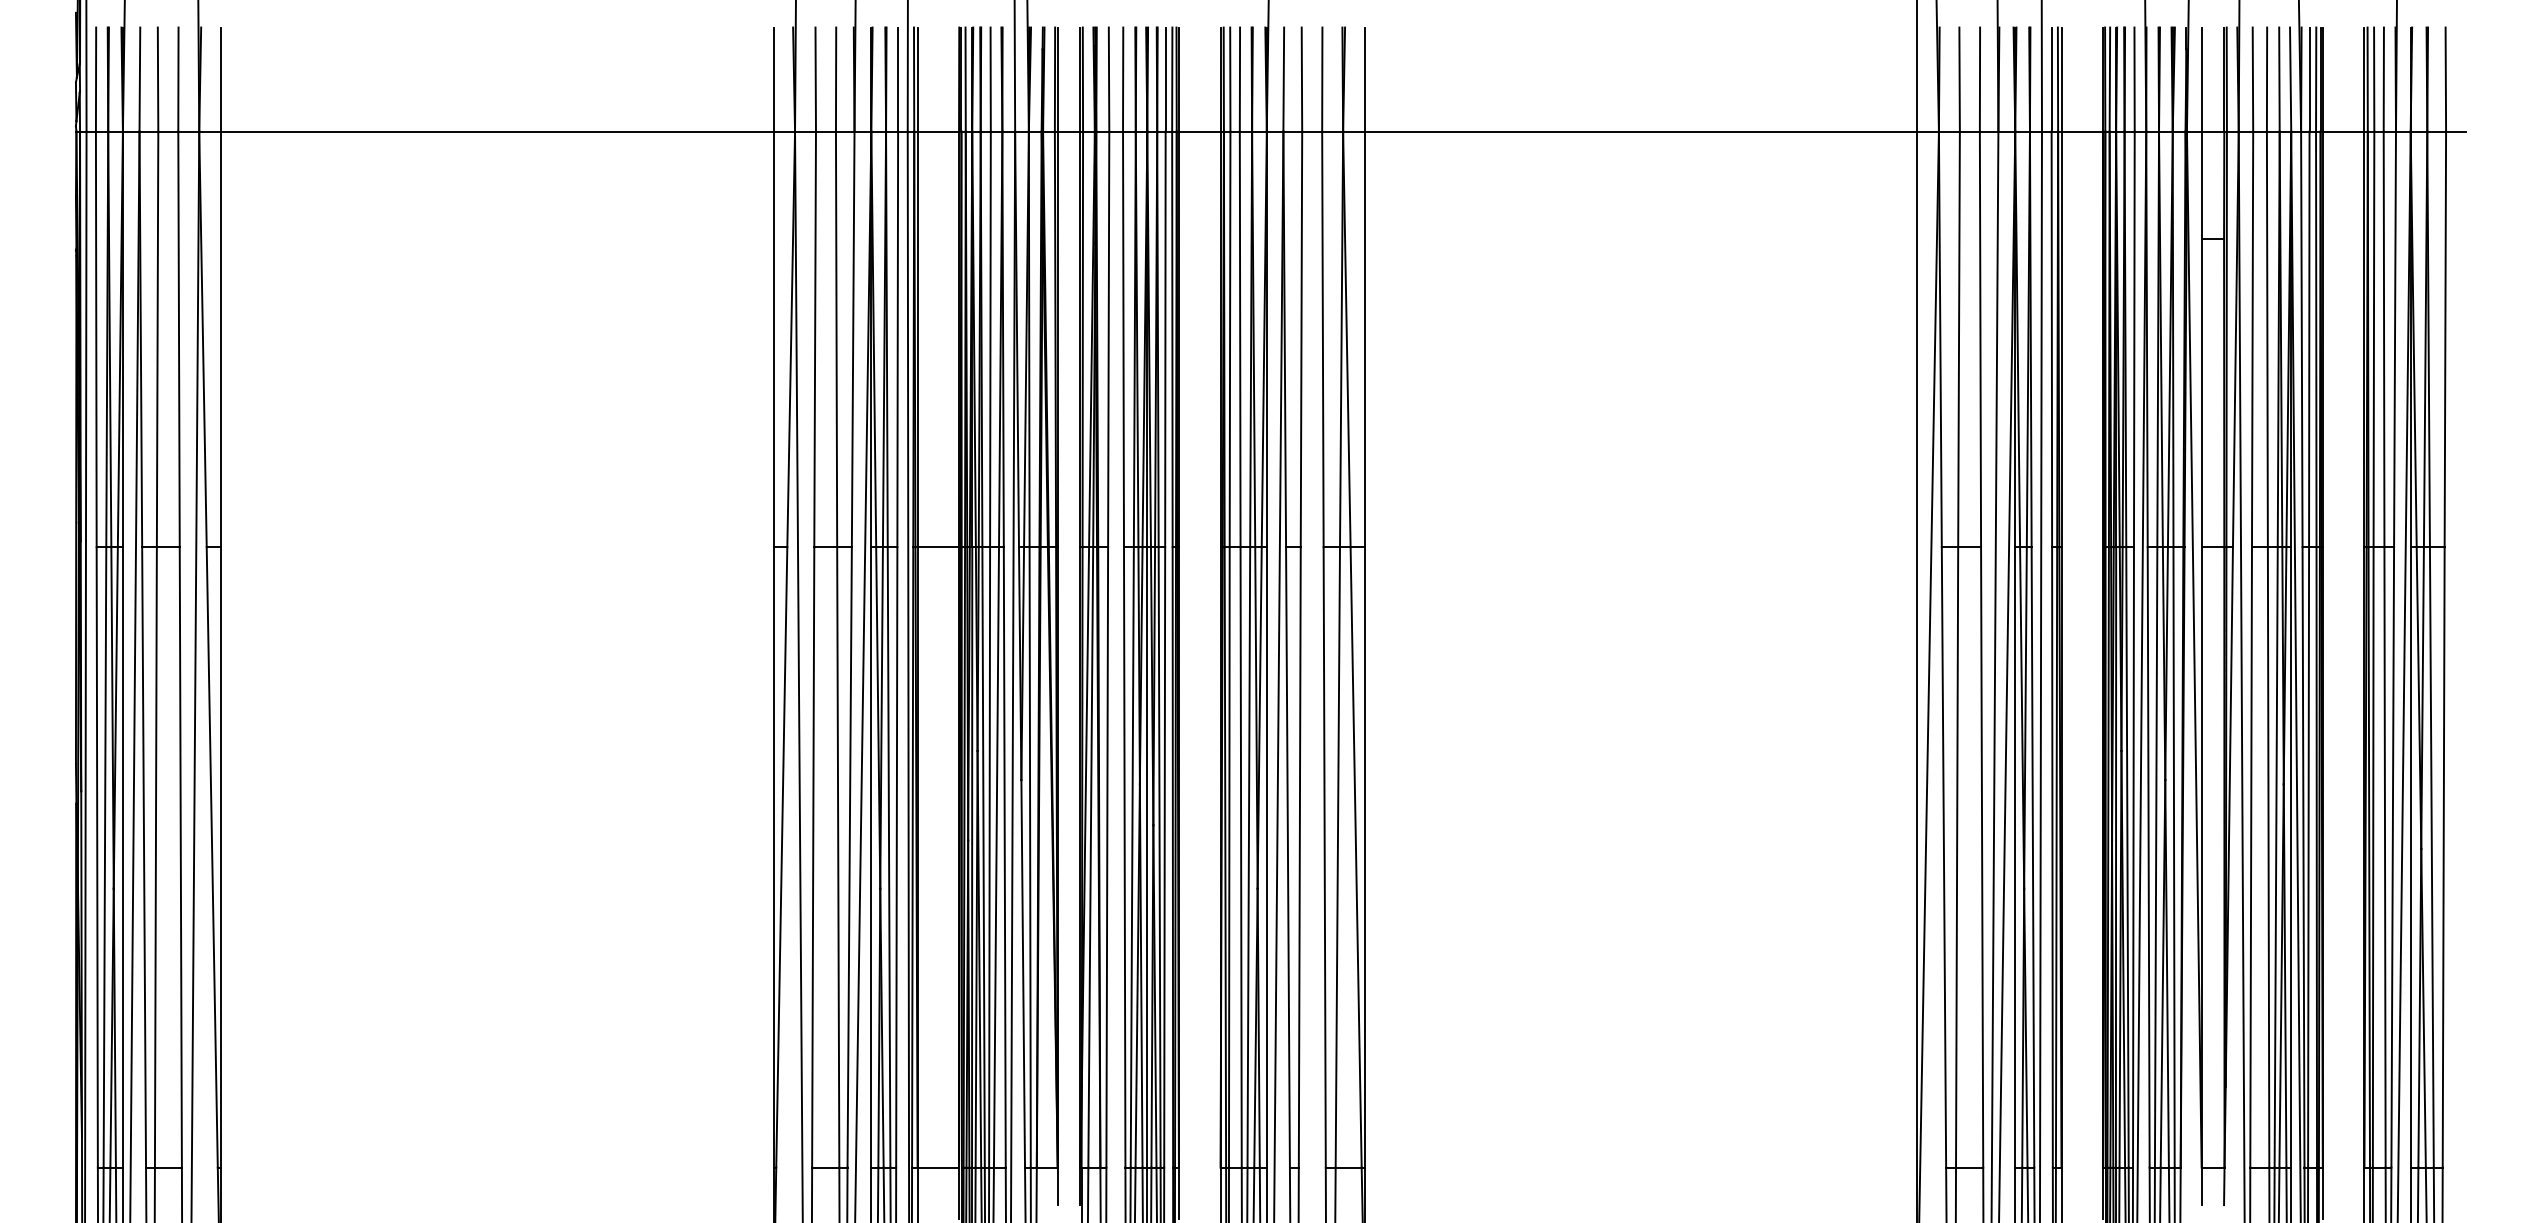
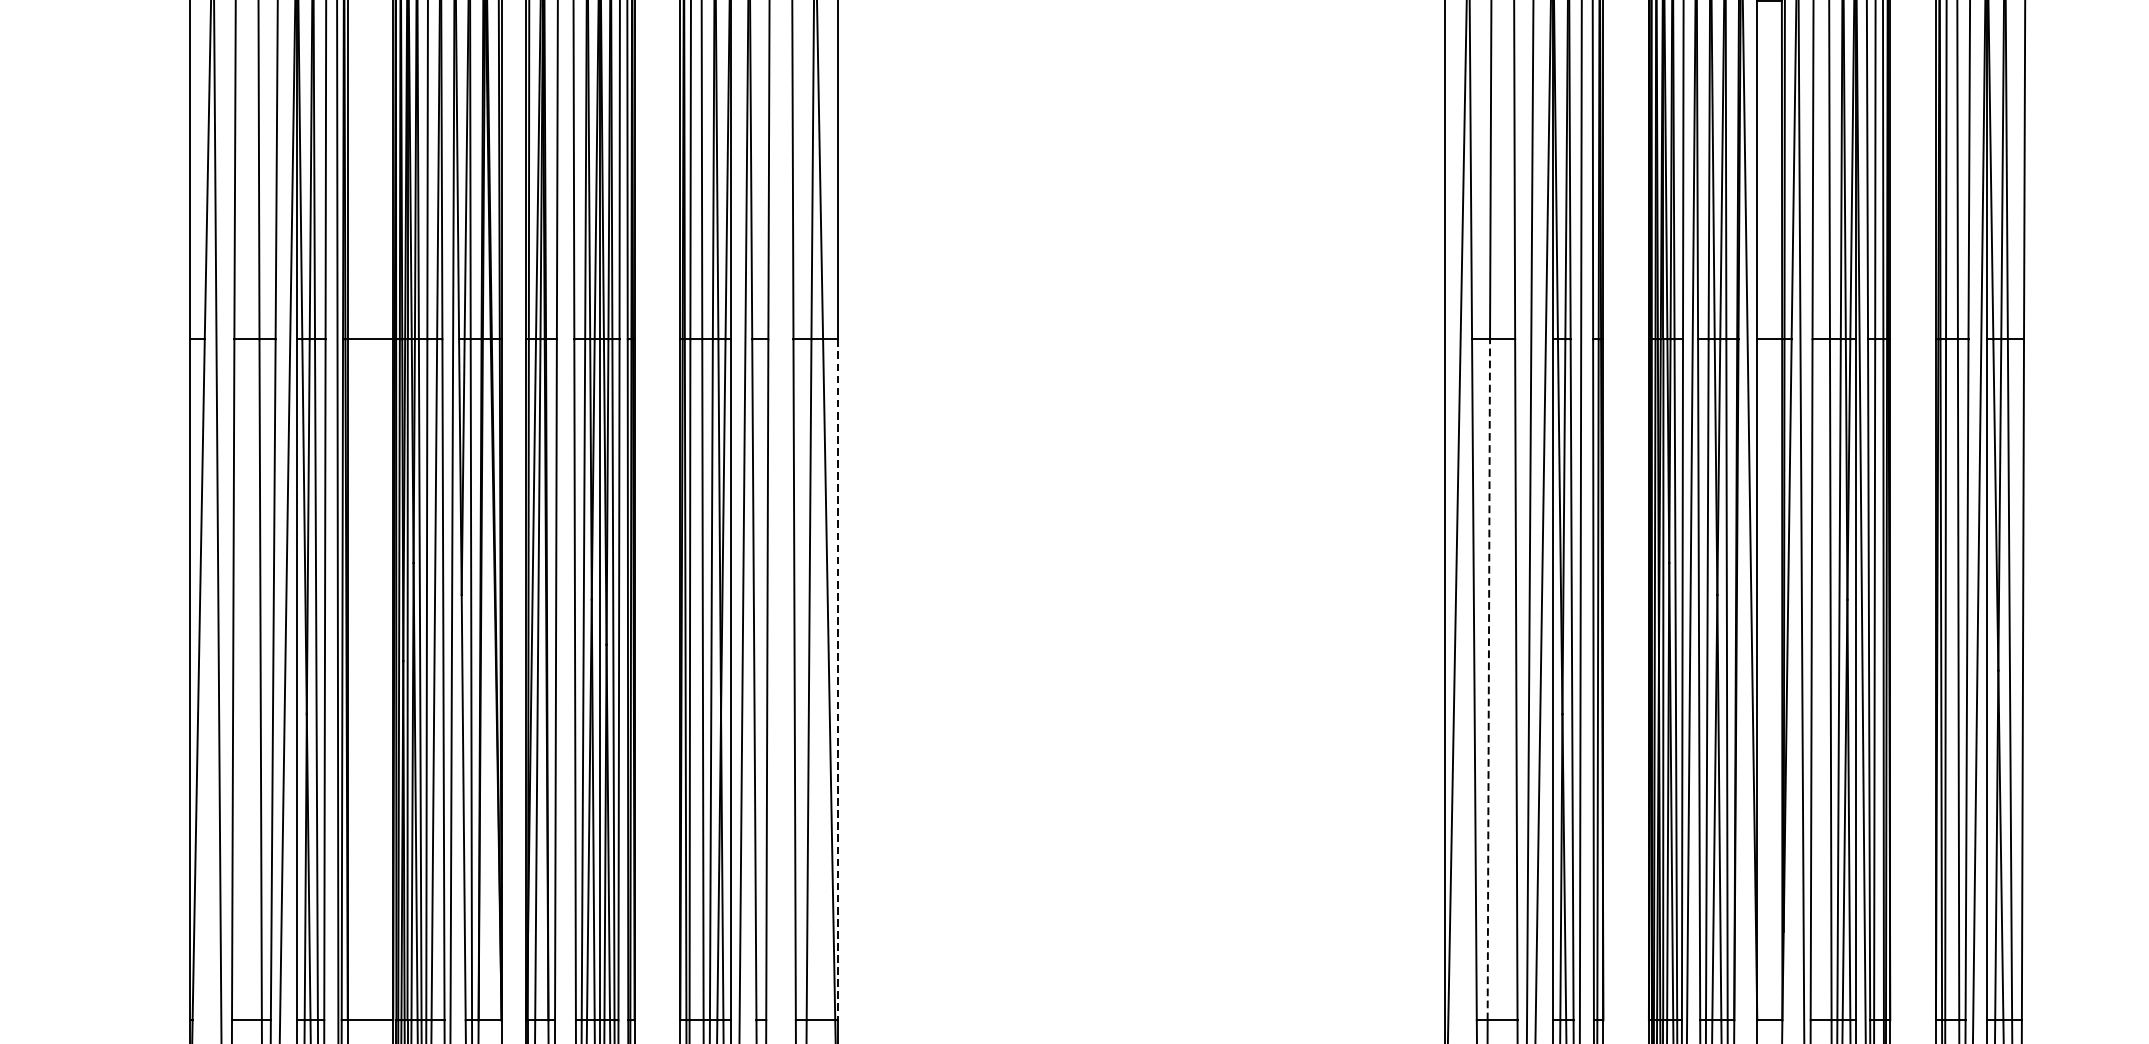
line: (1957, 856) -> (1489, 678), solid -> dashed
line: (1364, 857) -> (838, 679), solid -> dashed

